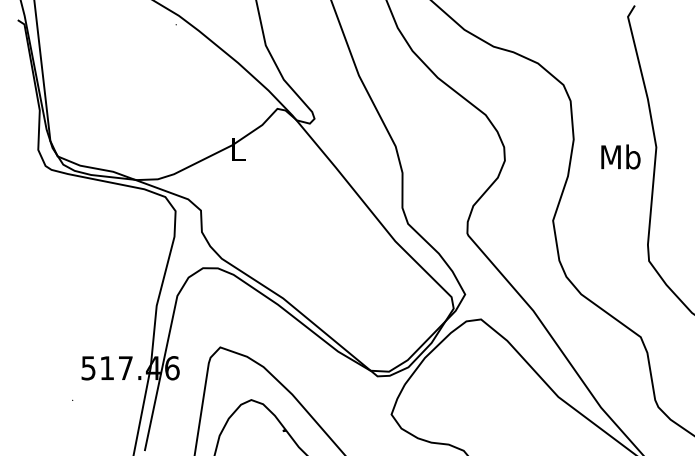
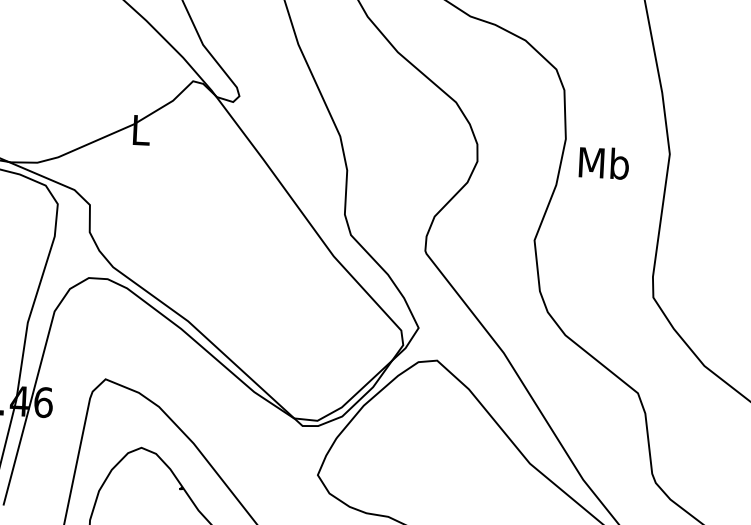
text: (620, 156) -> (603, 162), moved

